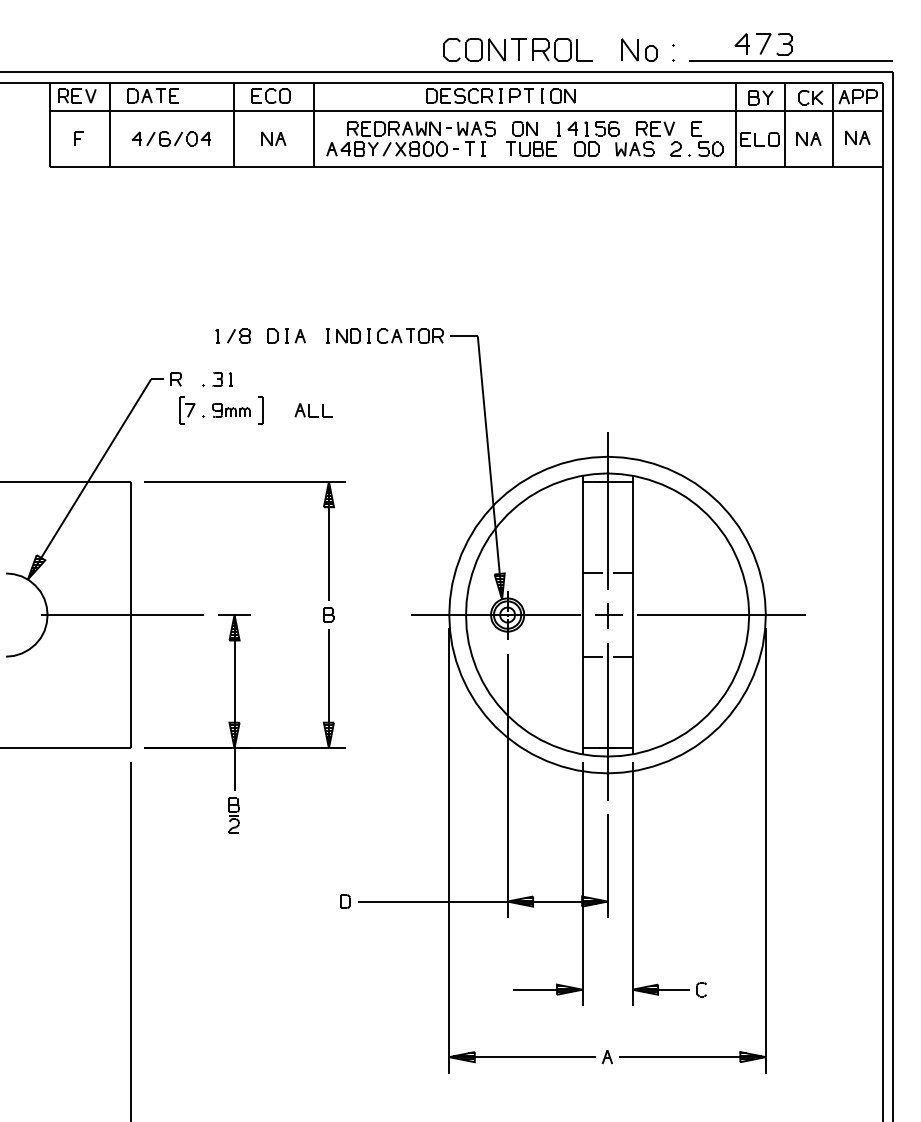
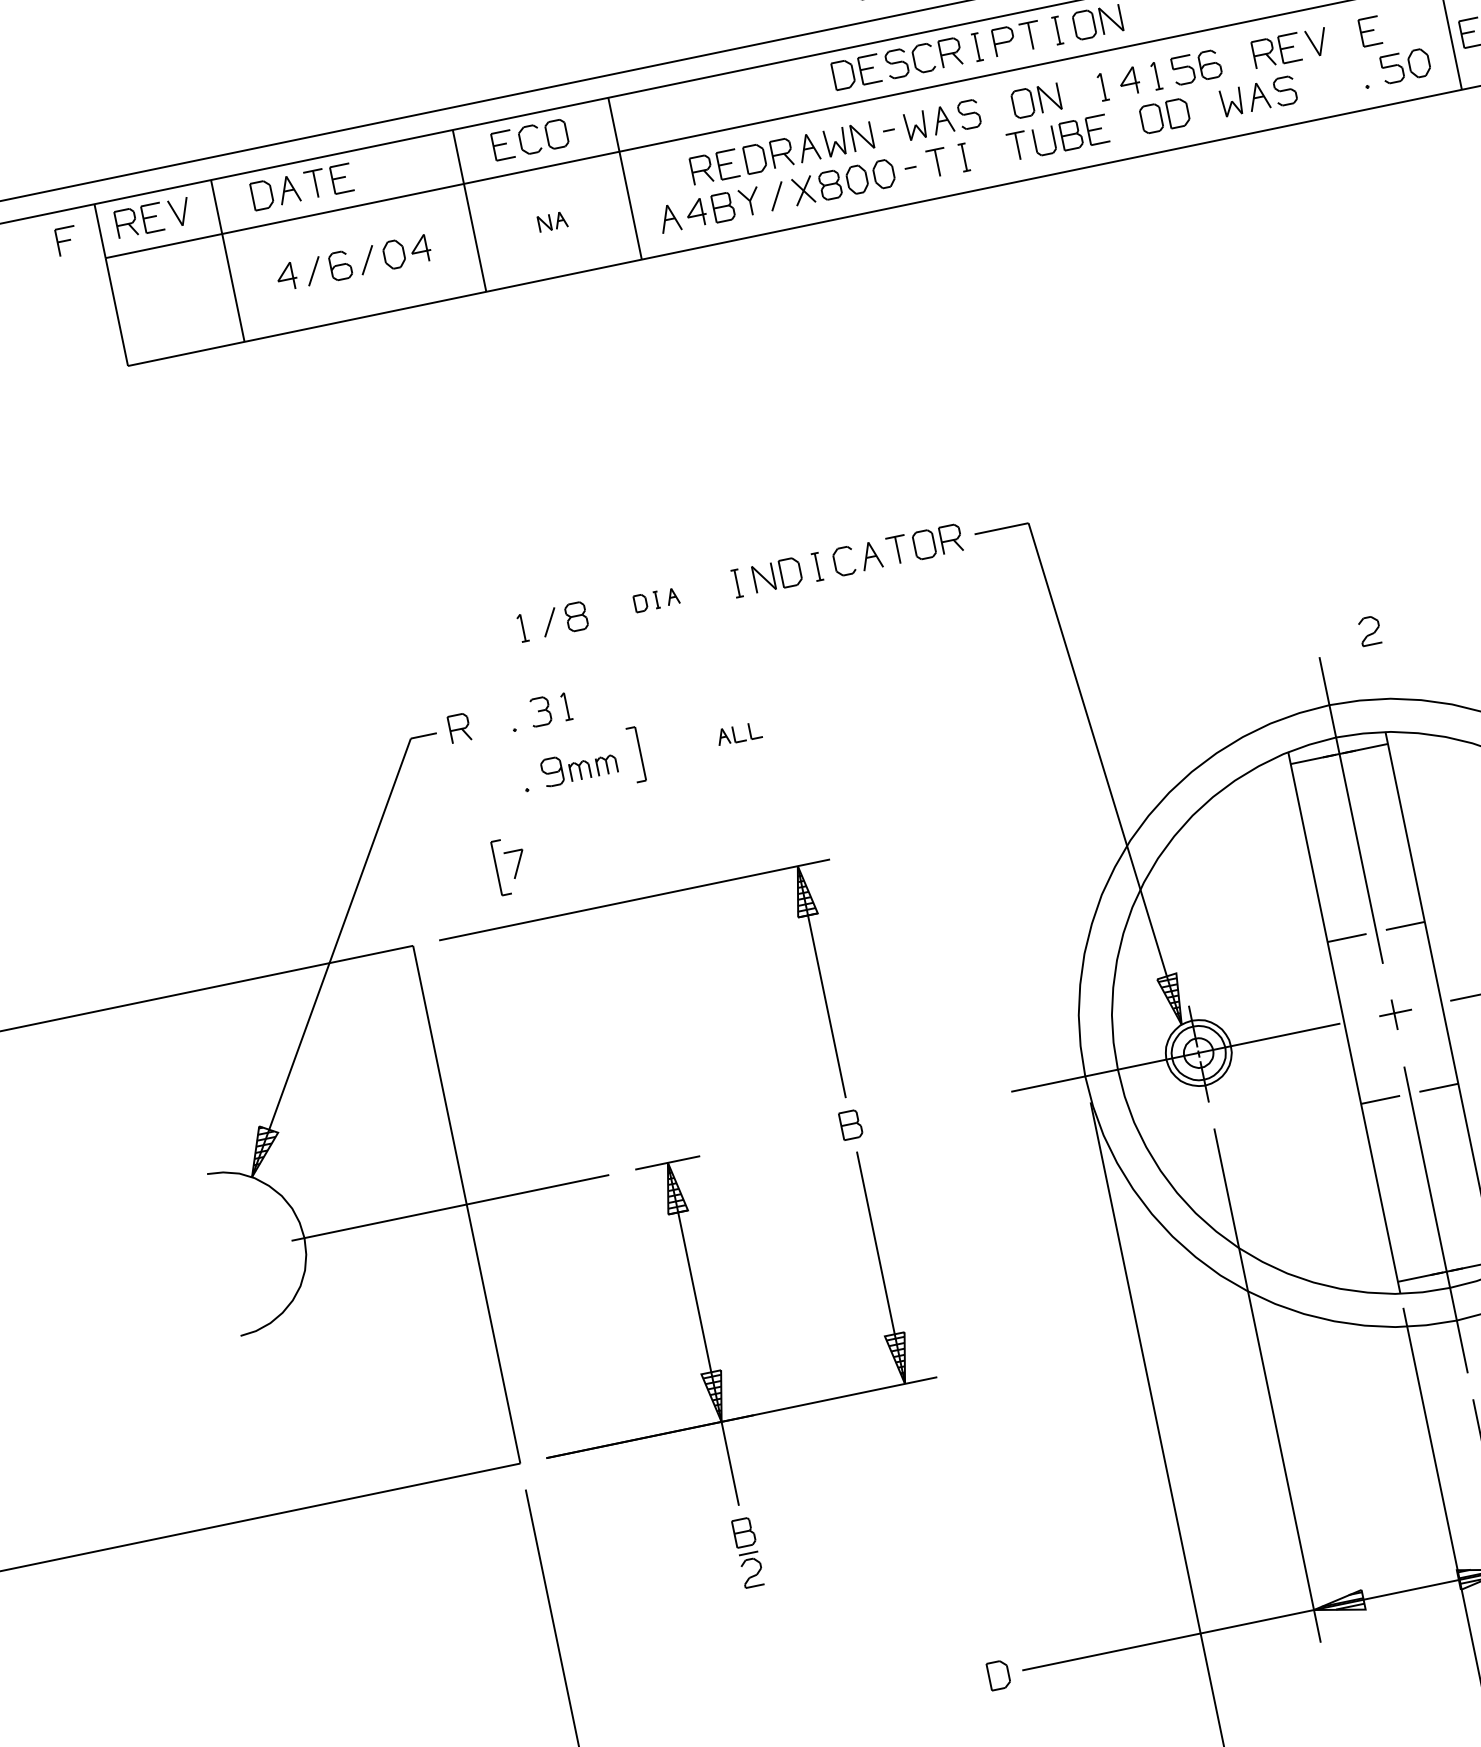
part: (78, 138) -> (65, 240), moved
part: (273, 138) -> (551, 221), size x0.6
part: (675, 148) -> (1368, 629), moved
part: (286, 335) -> (656, 598), size x0.6
part: (187, 410) -> (511, 865), moved
part: (313, 410) -> (739, 733), size x0.6
part: (608, 615) -> (1394, 1013), size x0.6

